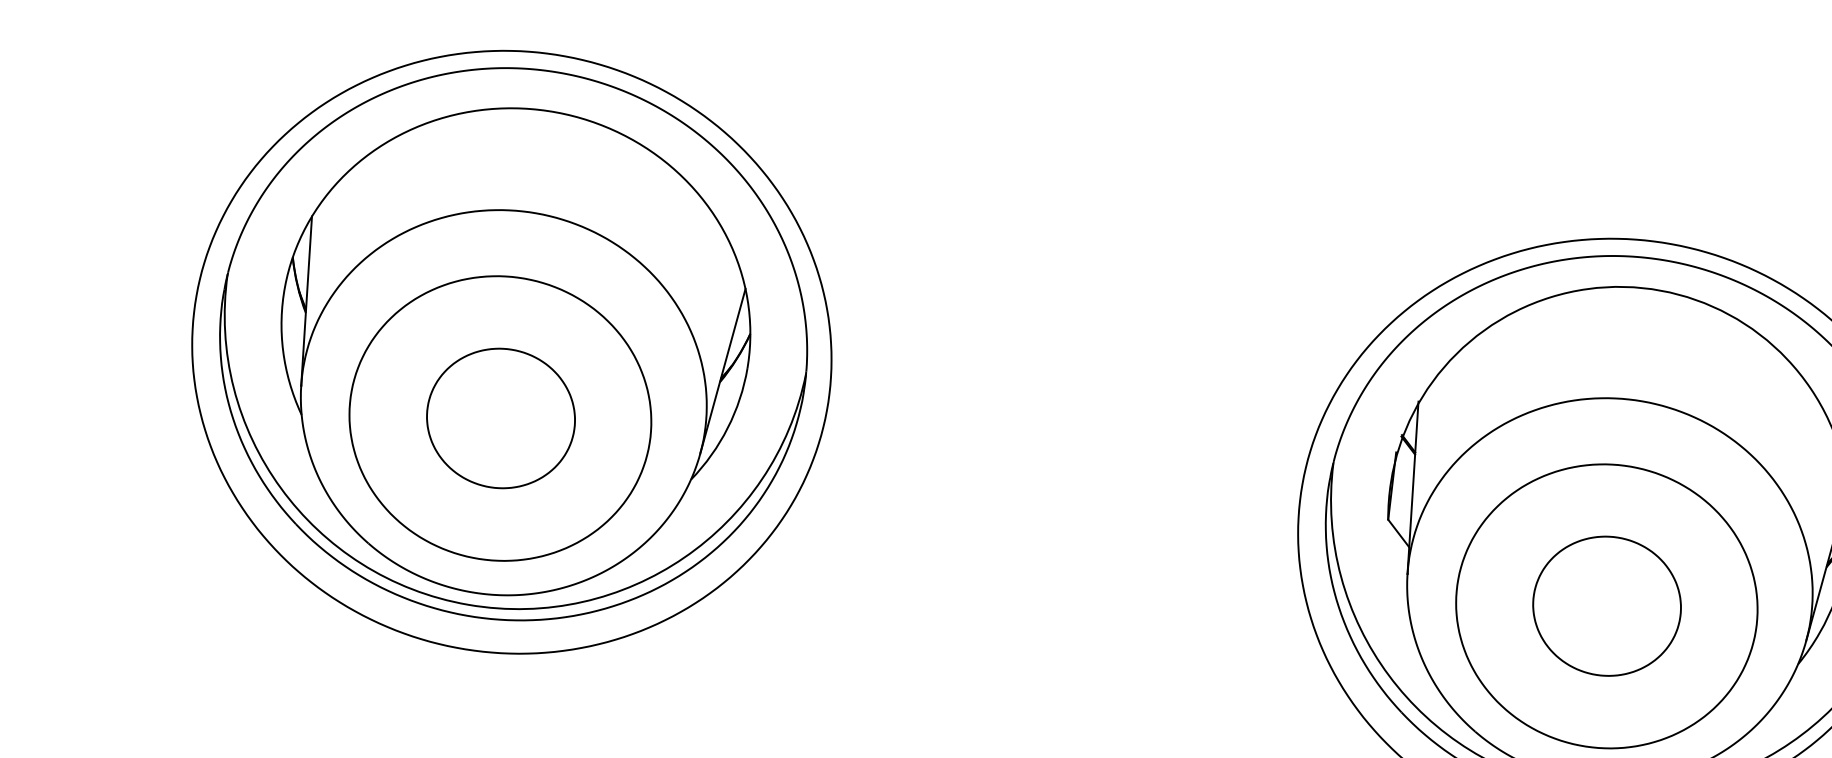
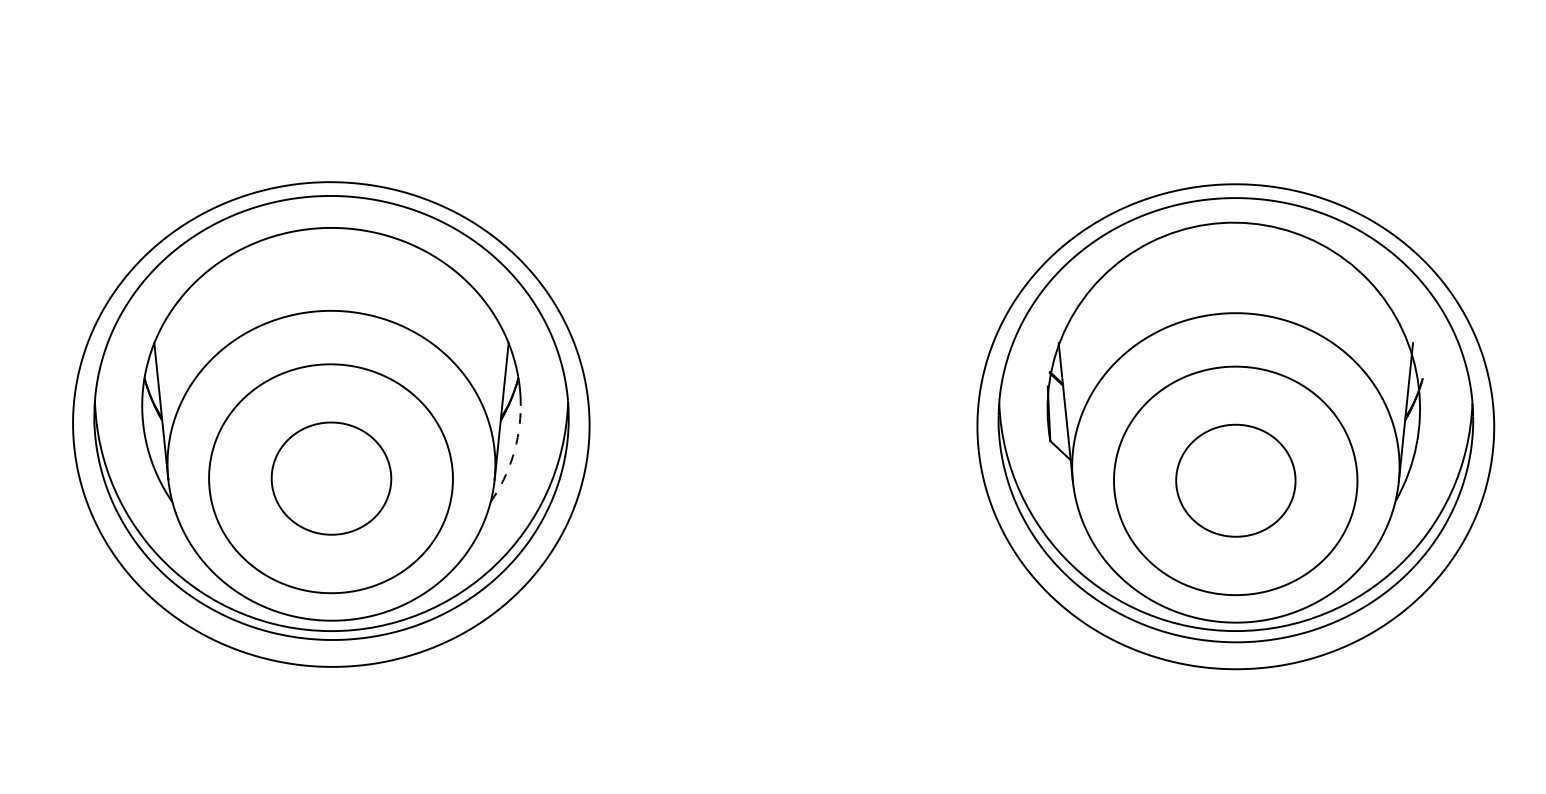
arc: (728, 428) -> (513, 456), solid -> dashed

